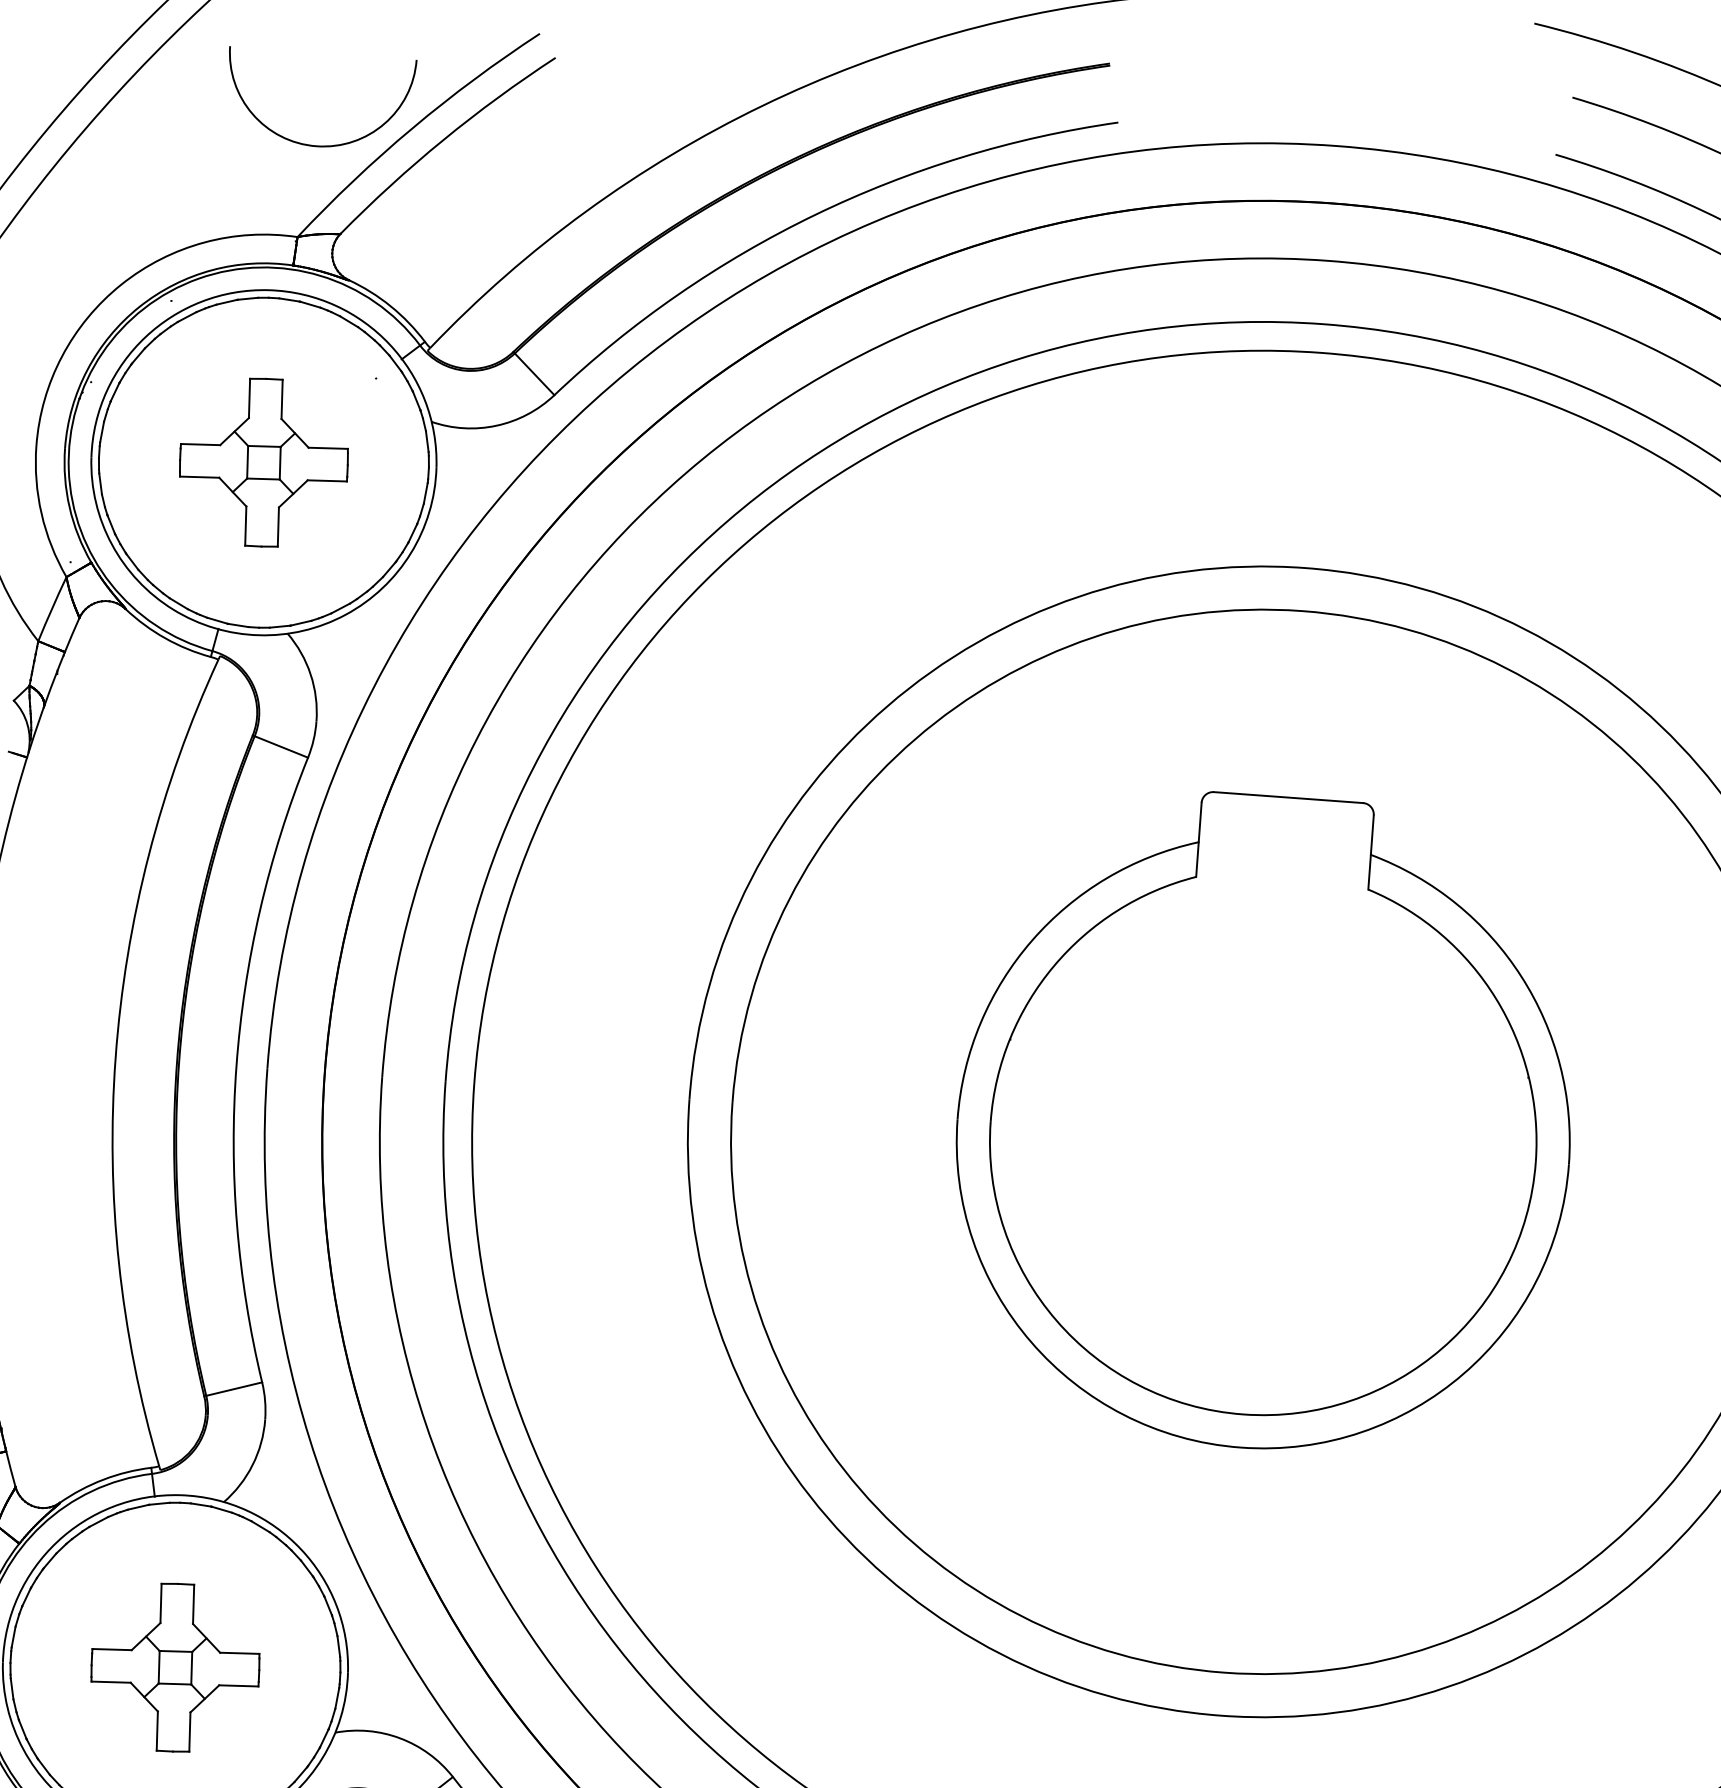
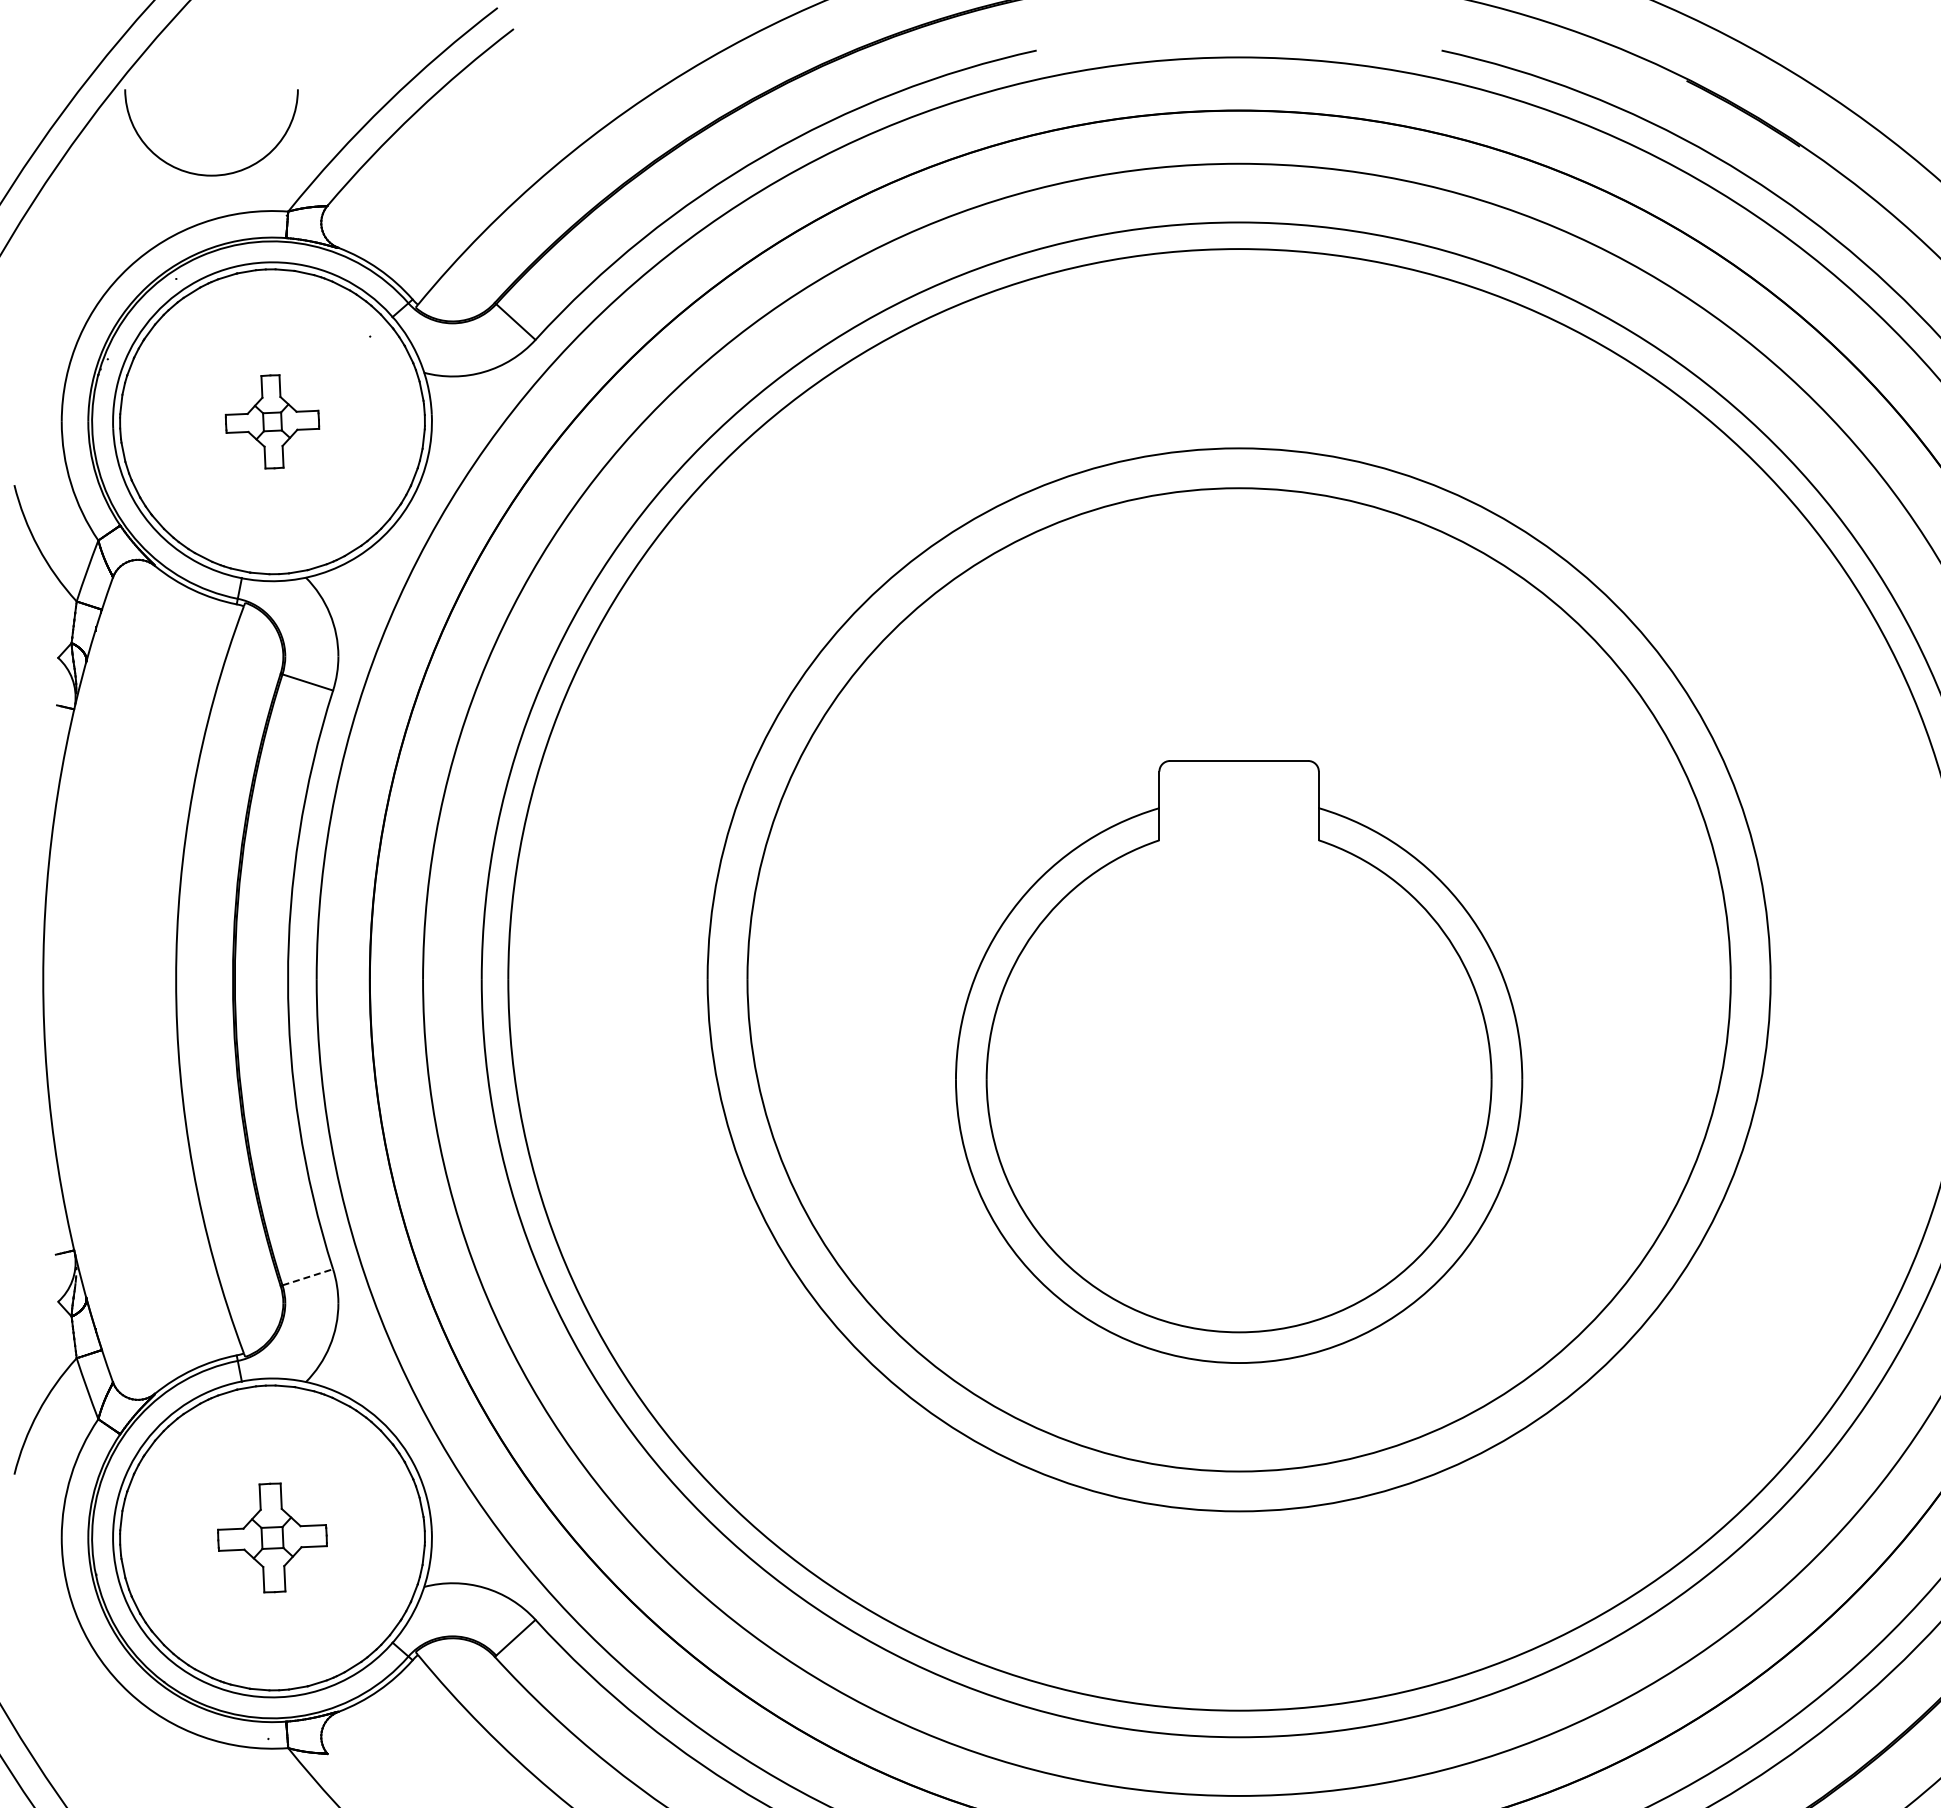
arc: (316, 144) -> (211, 174), moved
part: (263, 462) -> (272, 421), size x0.6
part: (1265, 1122) -> (1239, 1061), moved
line: (233, 1389) -> (307, 1277), solid -> dashed
part: (175, 1667) -> (272, 1537), size x0.7

